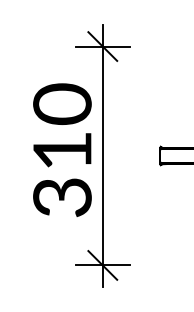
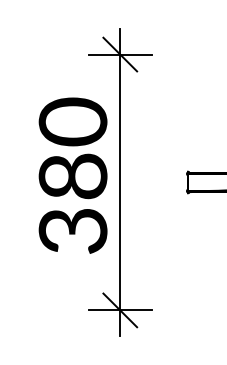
text: (61, 150) -> (72, 176), 310 -> 380

